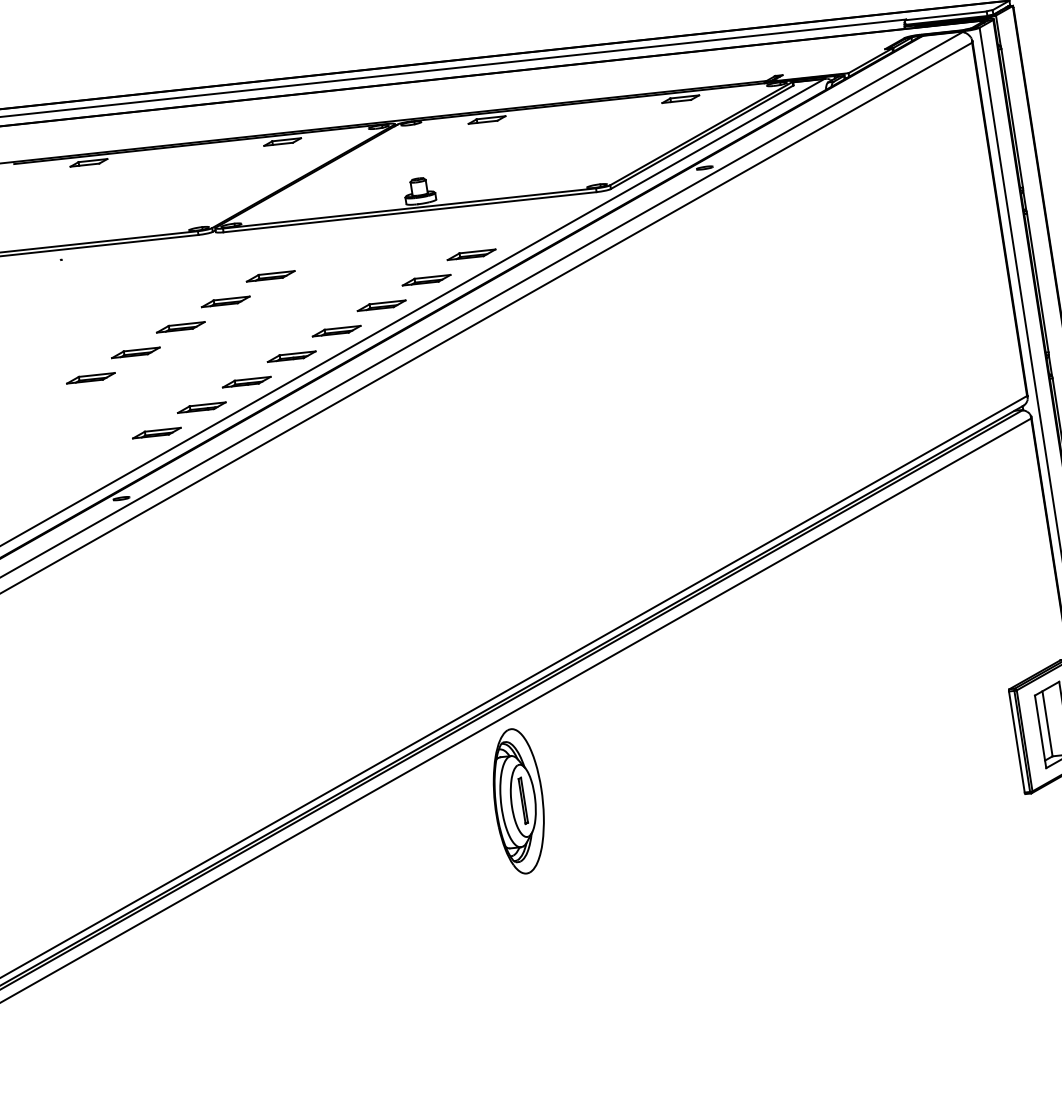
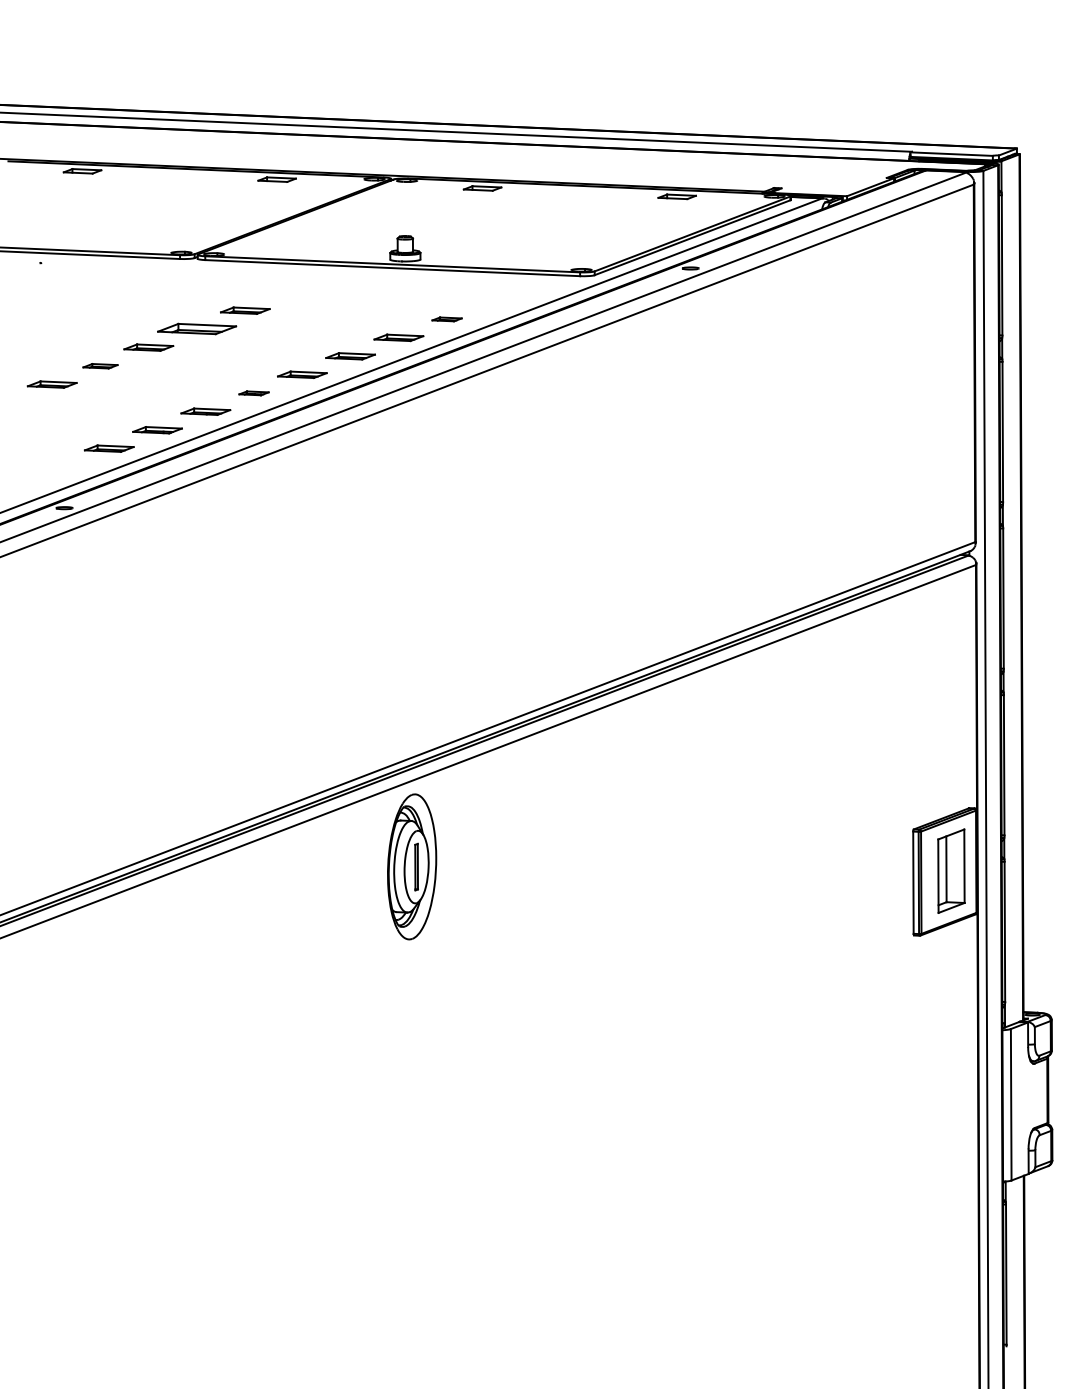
part: (470, 254) -> (446, 319), size x0.6
part: (225, 302) -> (196, 329), size x1.6
part: (135, 353) -> (100, 366), size x0.7
part: (291, 356) -> (253, 393), size x0.6

